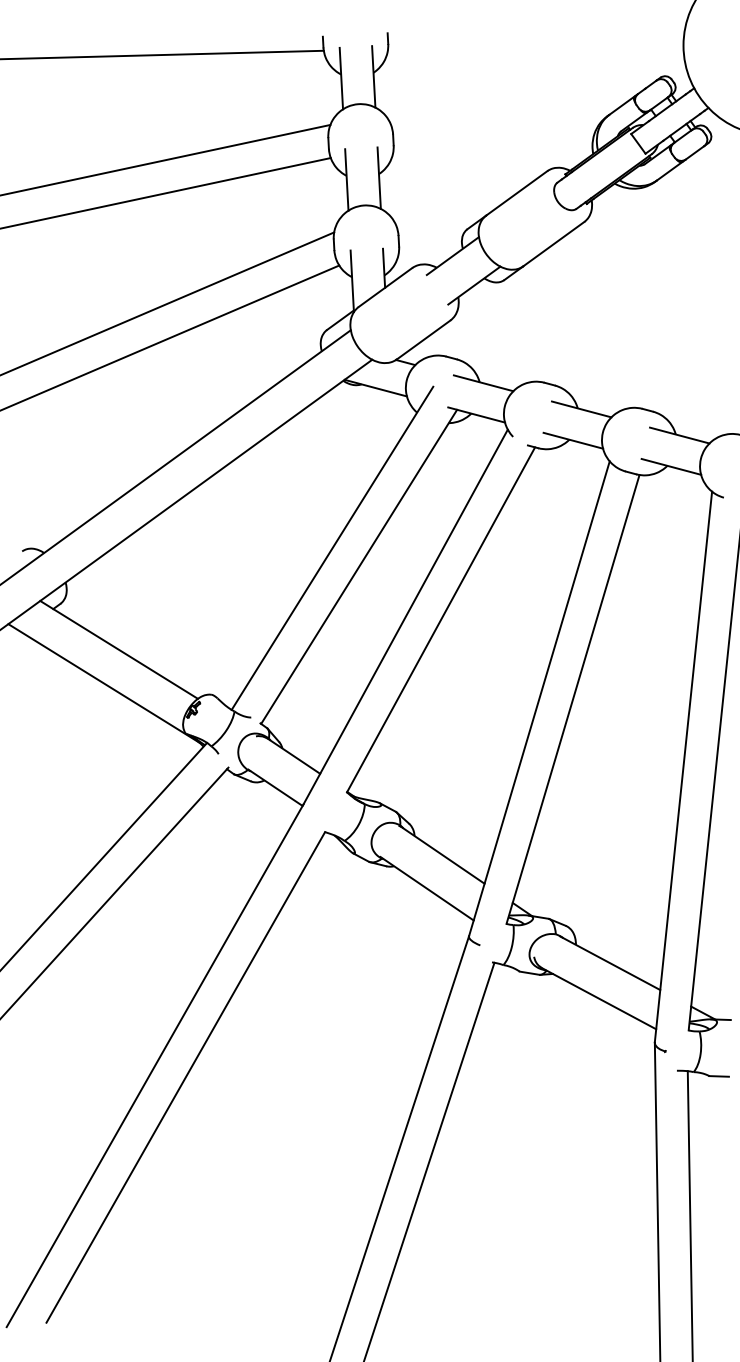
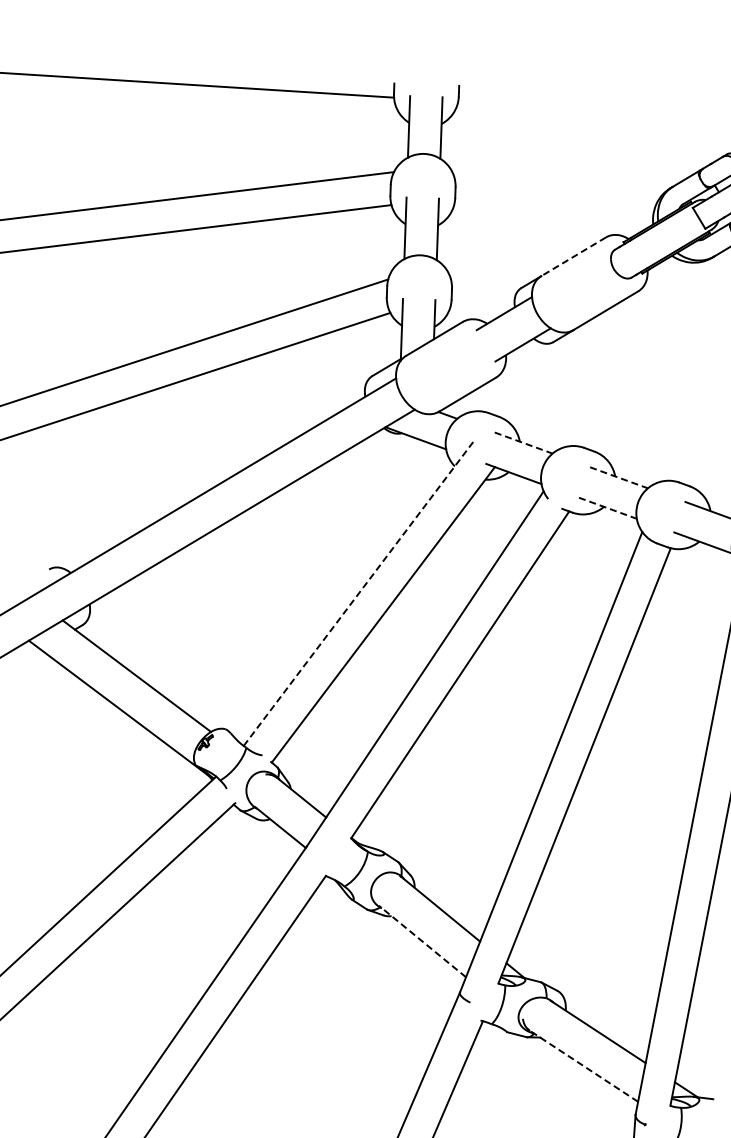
line: (516, 193) -> (573, 256), solid -> dashed
line: (483, 383) -> (523, 443), solid -> dashed
line: (581, 409) -> (618, 477), solid -> dashed
line: (573, 440) -> (608, 508), solid -> dashed
line: (332, 547) -> (358, 593), solid -> dashed
line: (426, 888) -> (421, 941), solid -> dashed
line: (599, 998) -> (584, 1066), solid -> dashed

